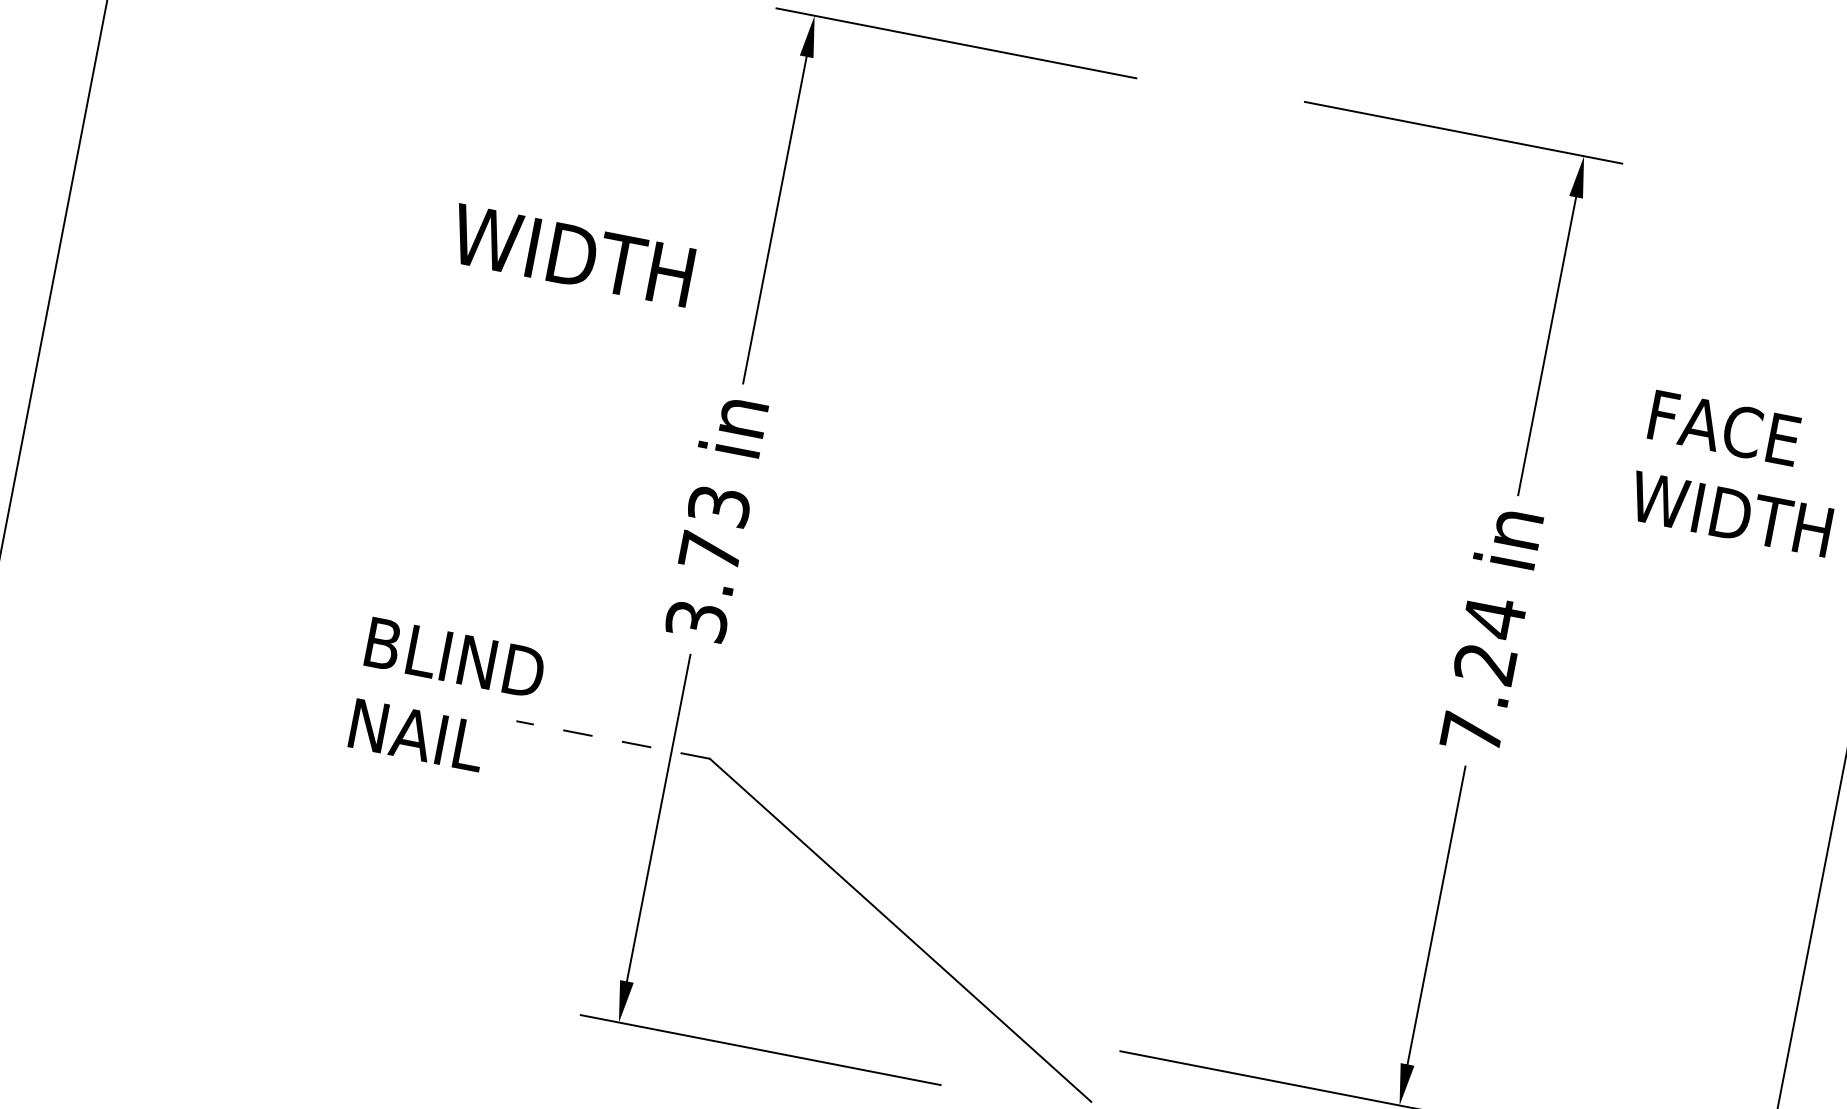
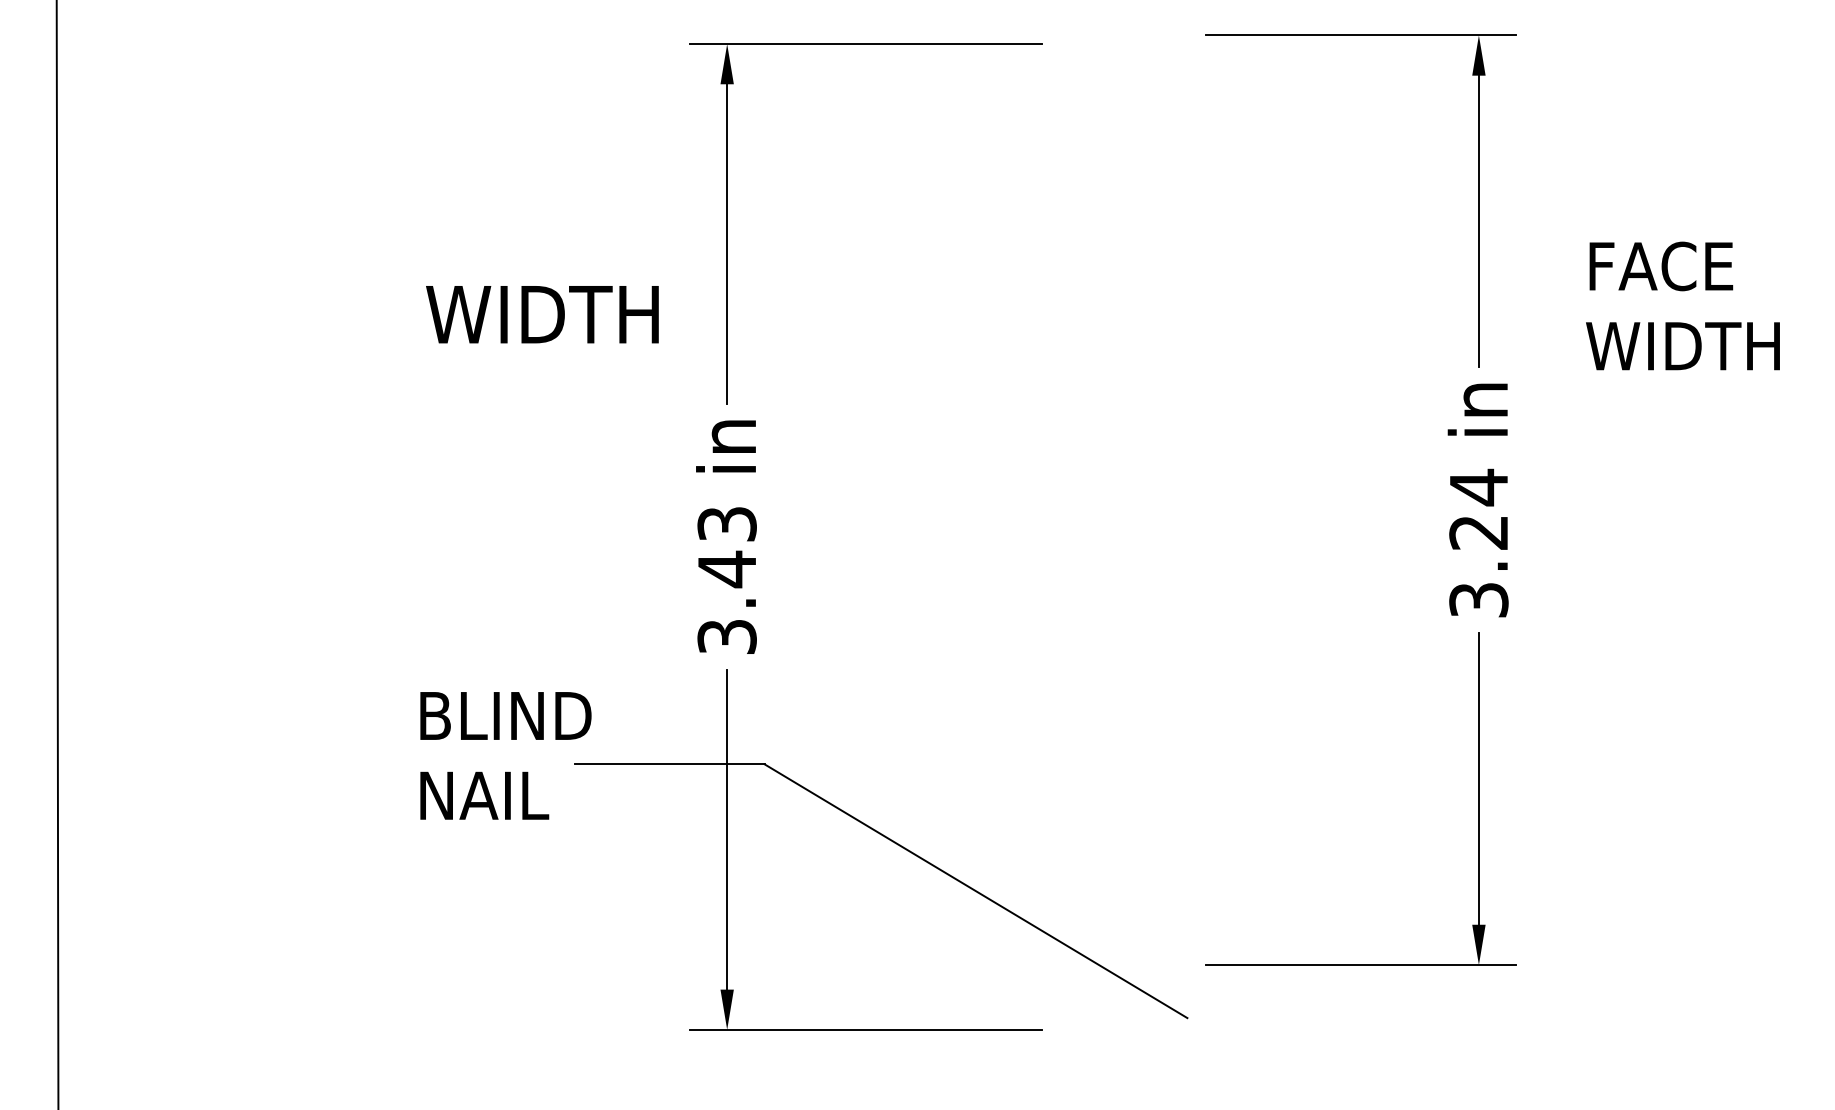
text: (709, 552) -> (726, 569), 3.73 -> 3.43
text: (1471, 733) -> (1478, 600), 7.24 -> 3.24
line: (612, 740) -> (669, 764), dashed -> solid

